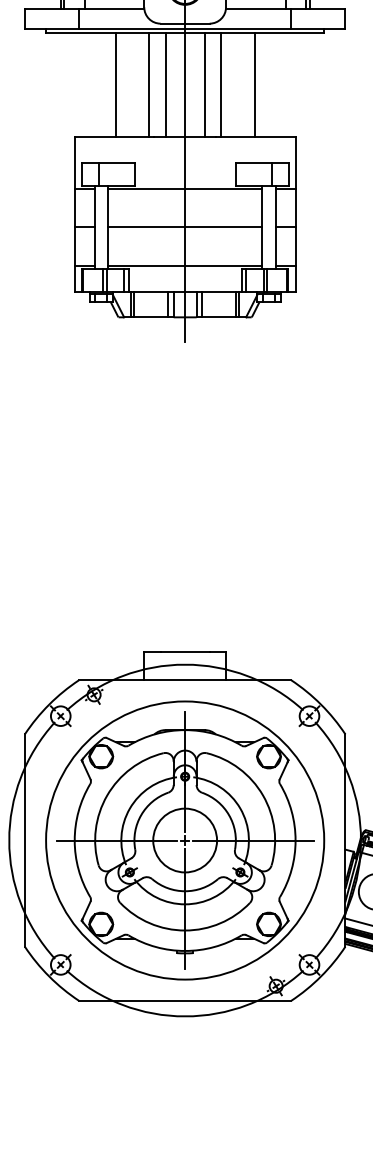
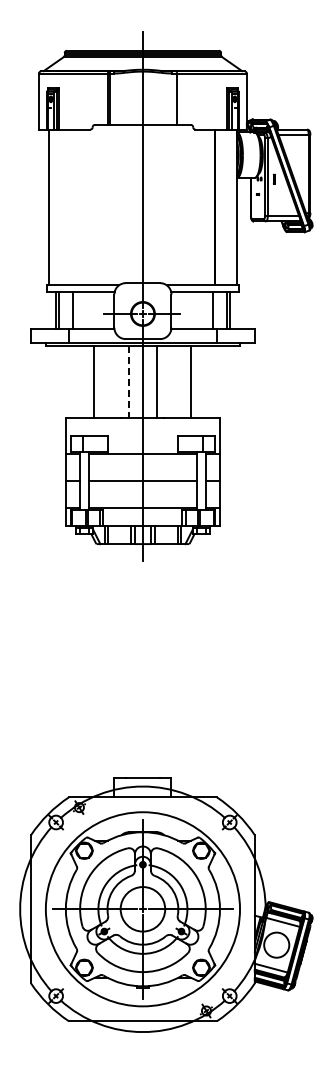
line: (148, 84) -> (117, 381), removed
line: (165, 84) -> (129, 381), solid -> dashed
line: (221, 84) -> (168, 381), removed

